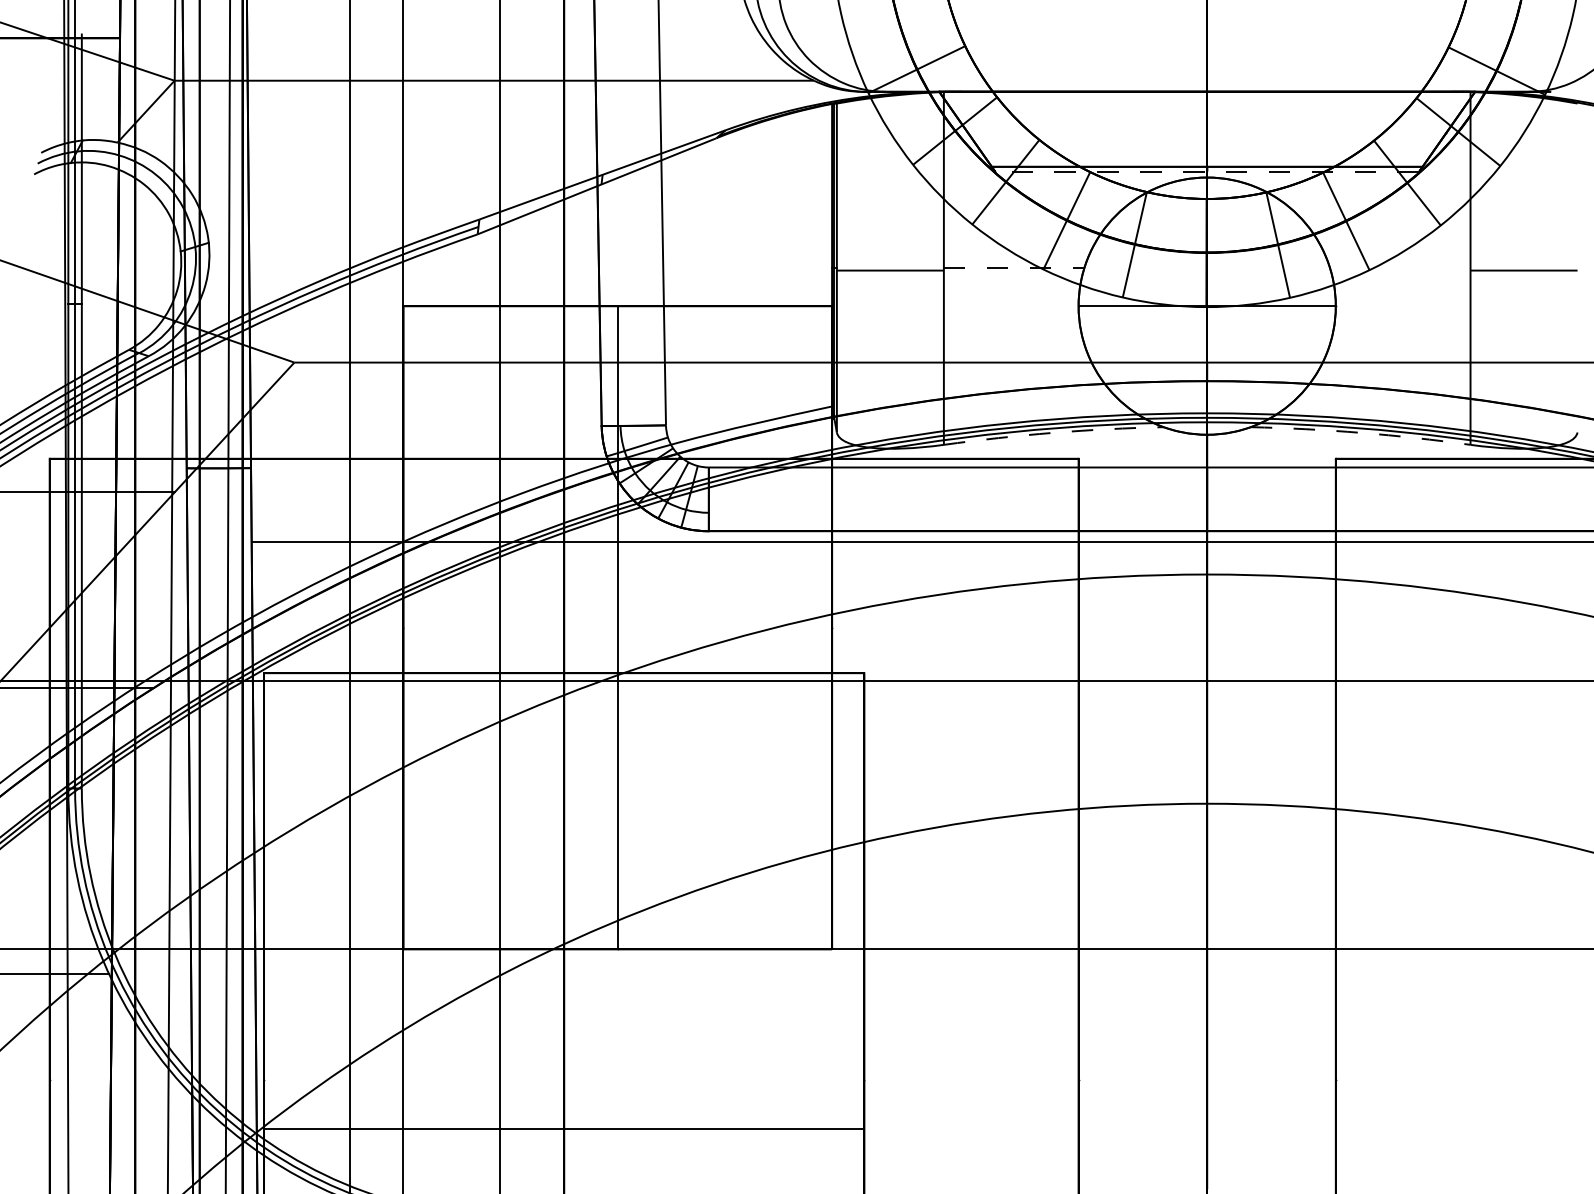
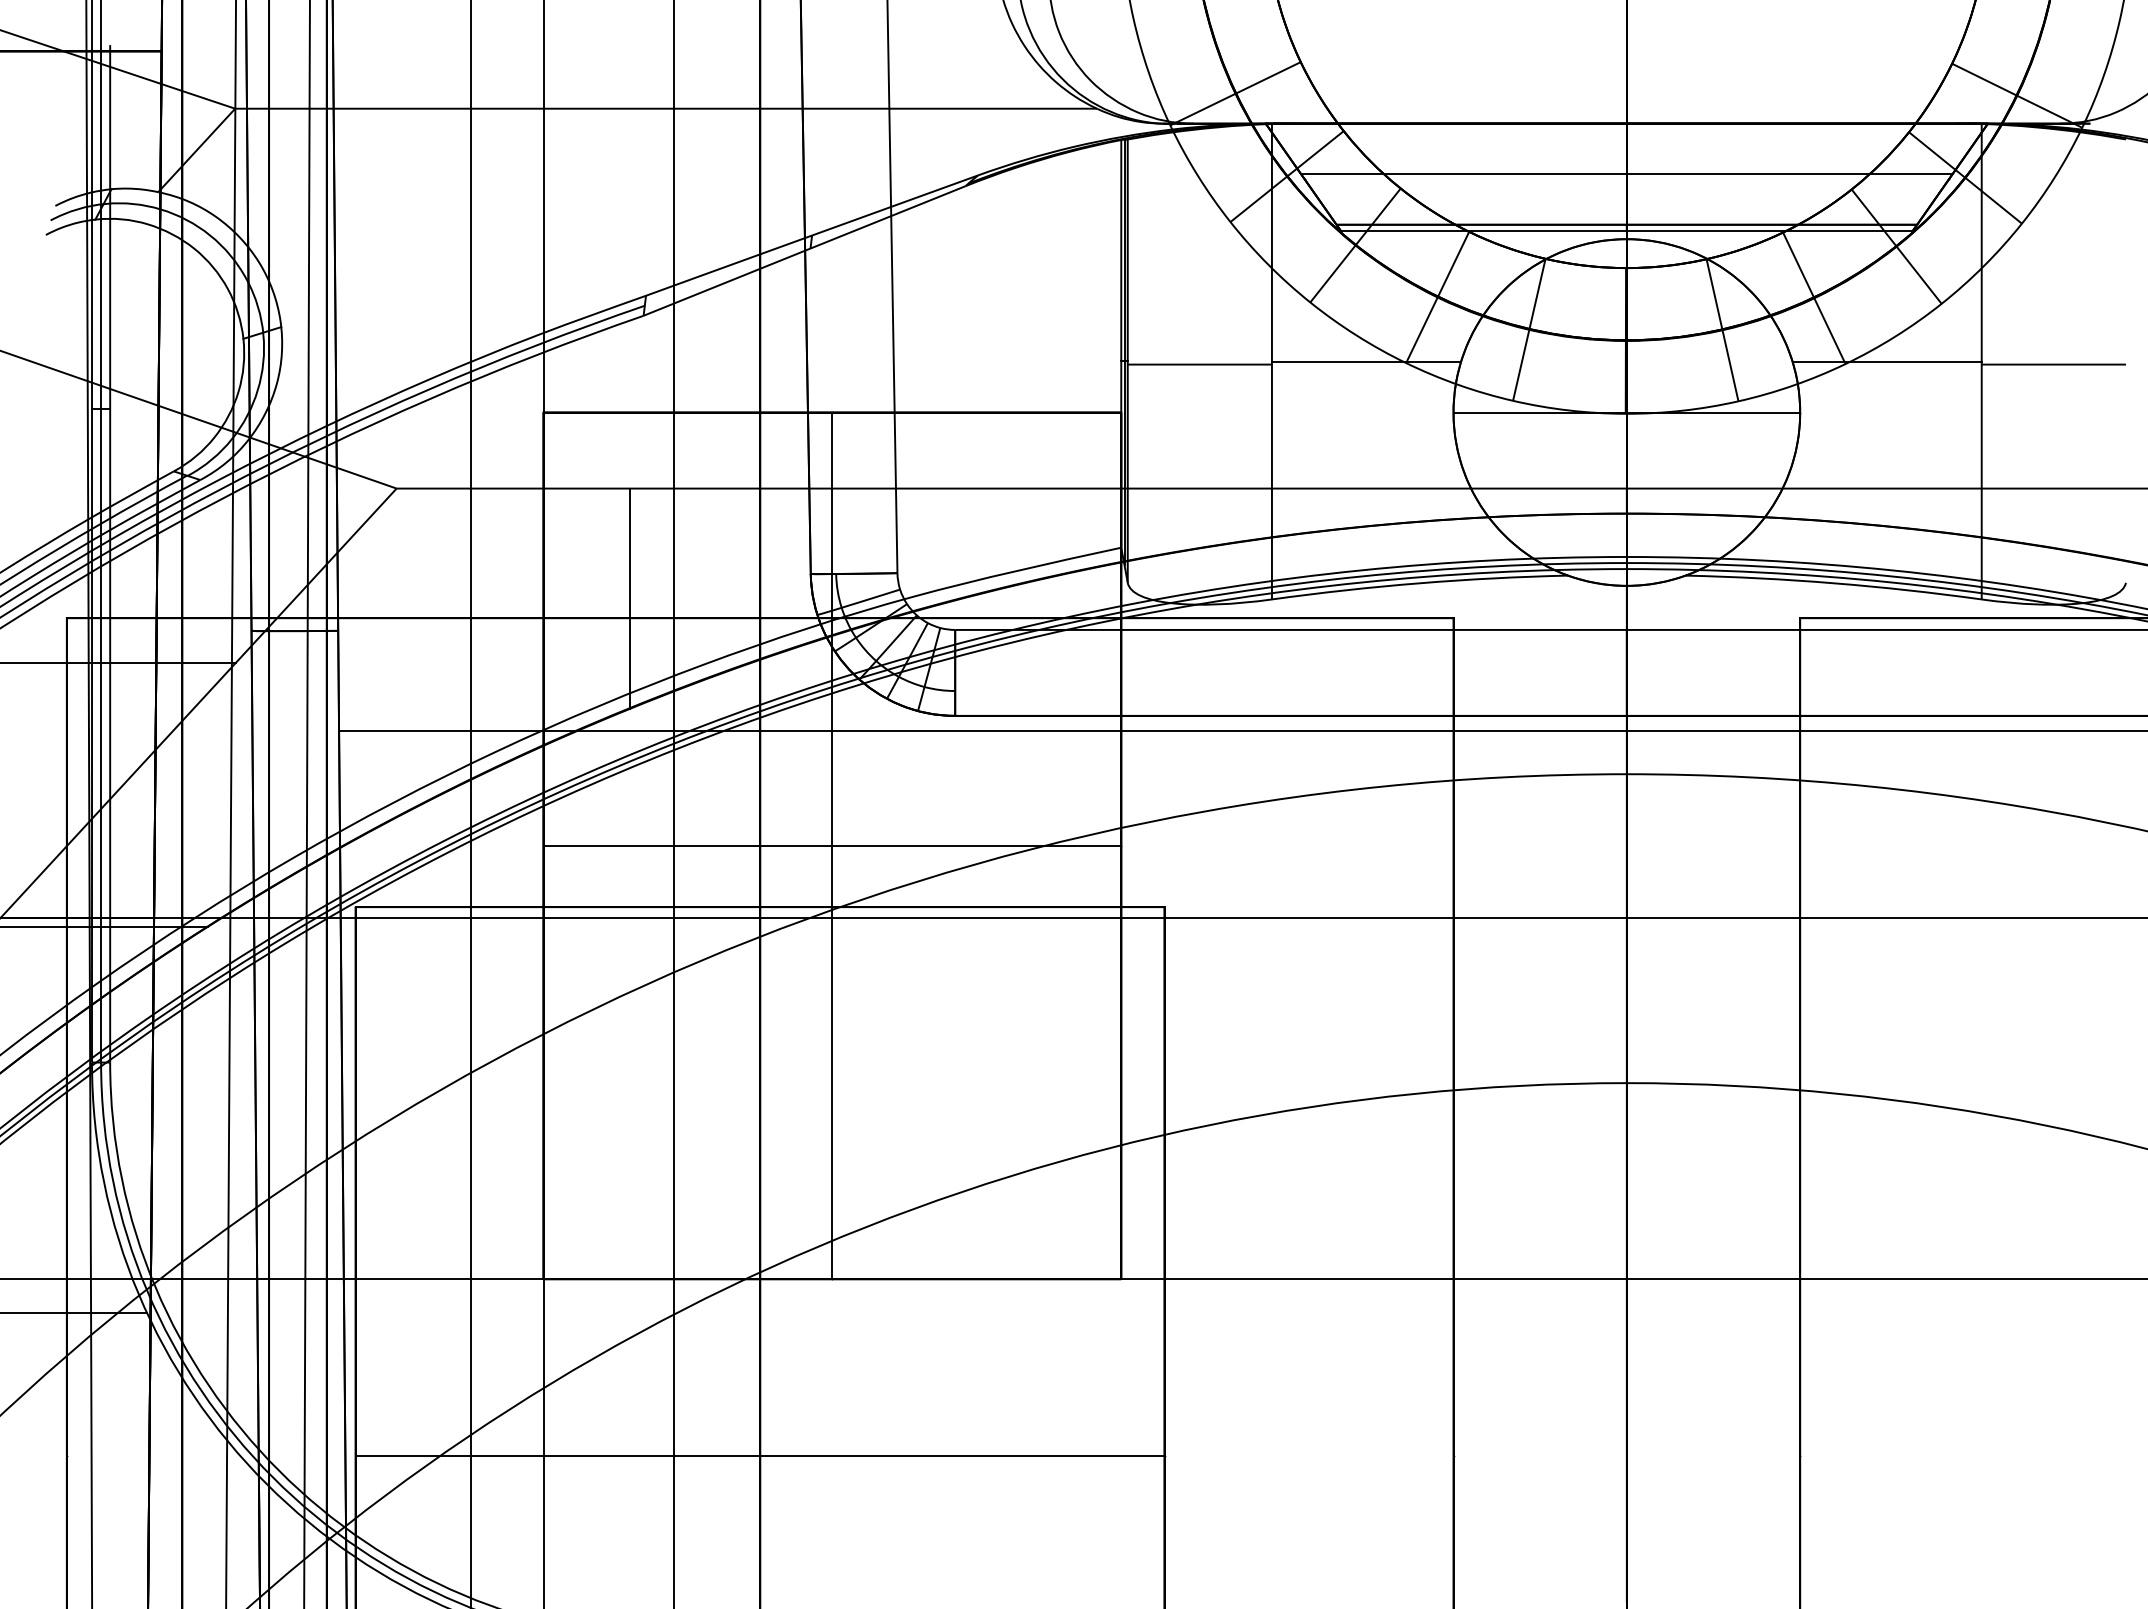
line: (1206, 129) -> (1626, 174), added
line: (1206, 171) -> (1626, 231), dashed -> solid
line: (1014, 268) -> (1366, 361), dashed -> solid
line: (1399, 268) -> (1886, 361), added
arc: (1053, 433) -> (1419, 583), dashed -> solid
arc: (1360, 433) -> (1833, 583), dashed -> solid
line: (467, 444) -> (629, 598), added
line: (617, 627) -> (832, 845), added
line: (563, 1128) -> (759, 1455), moved

